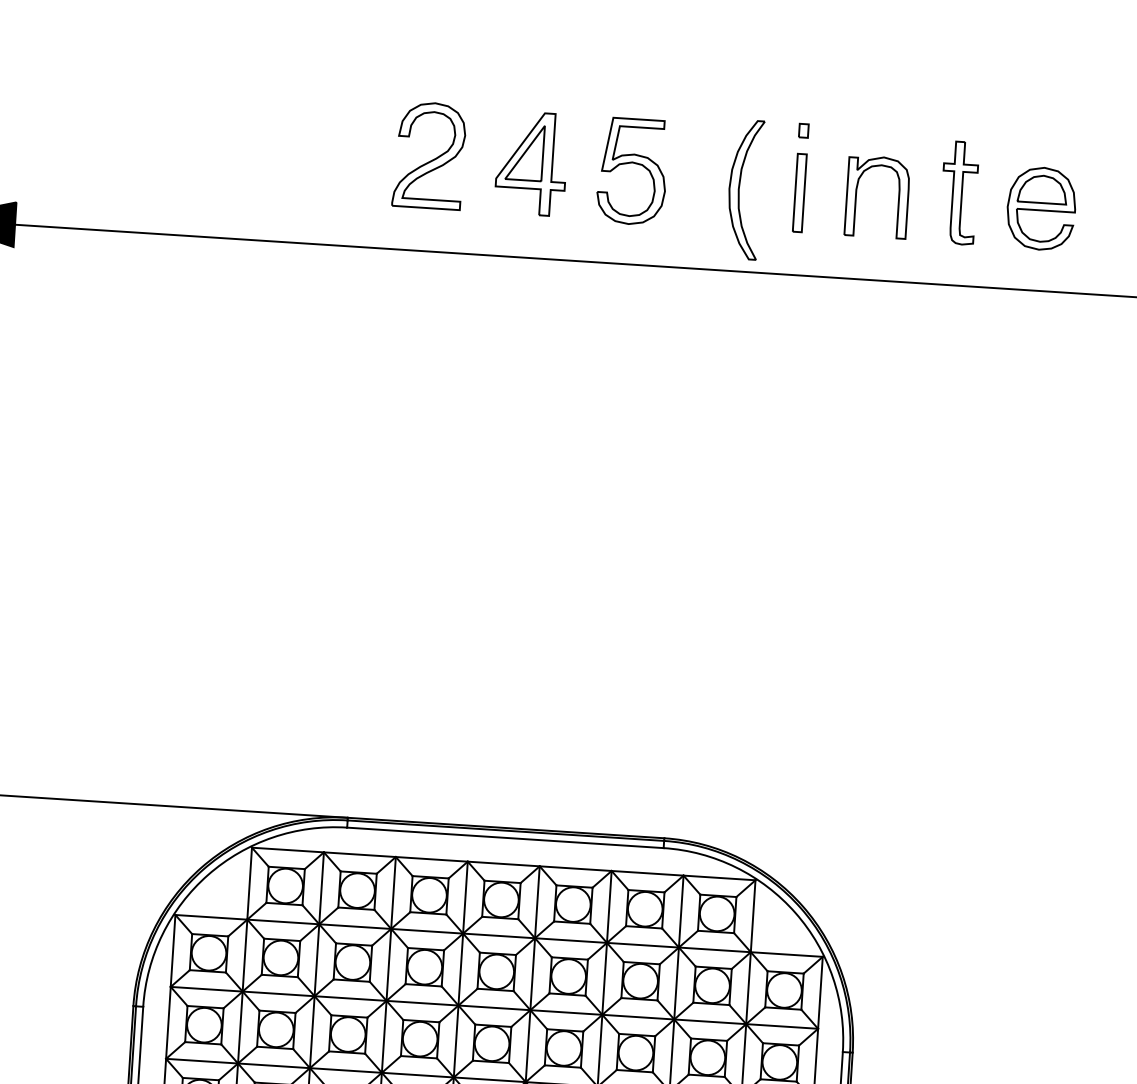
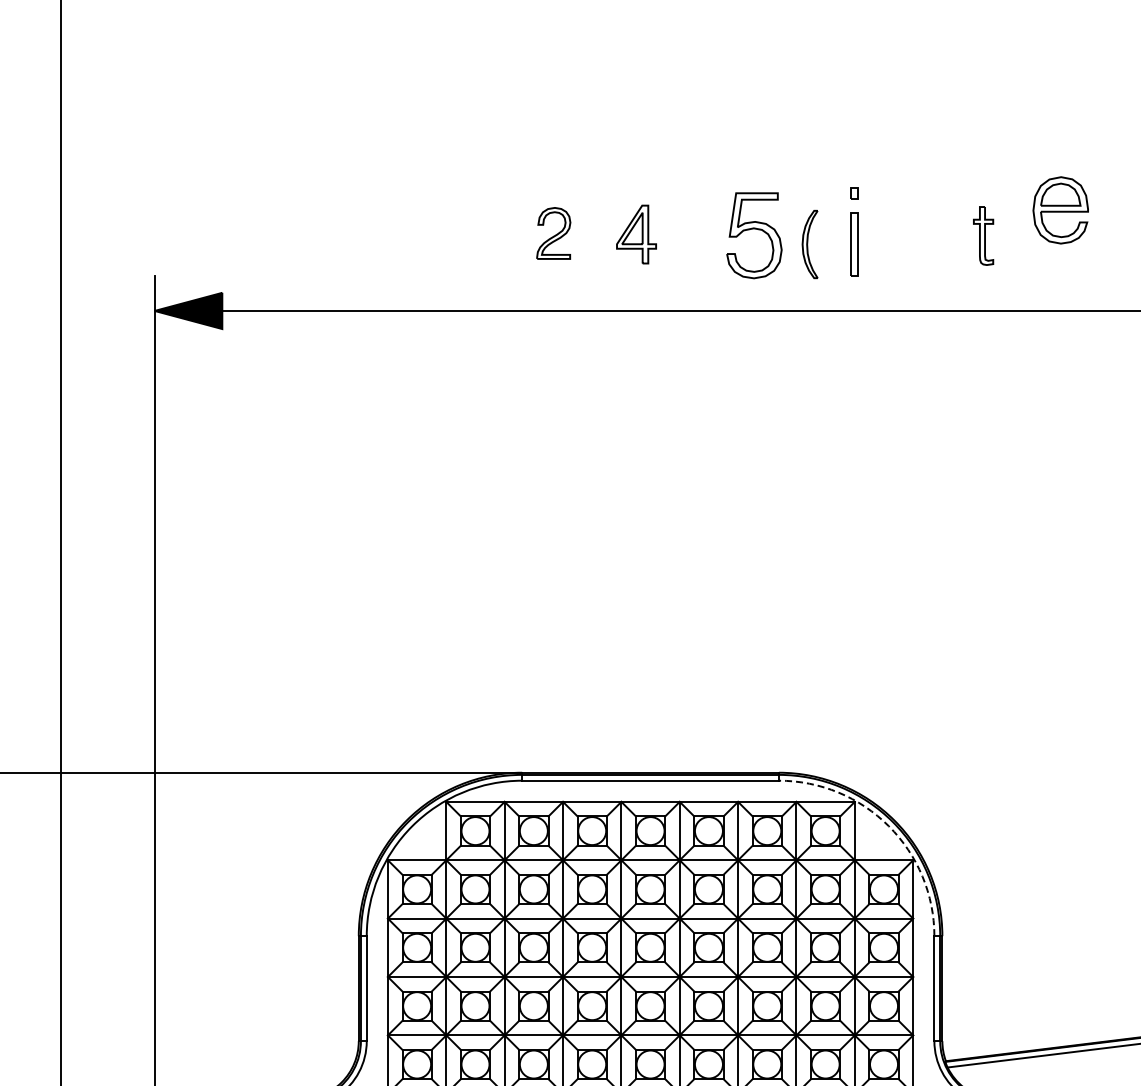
part: (429, 155) -> (553, 233), size x0.6
part: (531, 163) -> (636, 234), size x0.7
part: (632, 171) -> (754, 235), moved
part: (744, 189) -> (809, 244), size x0.6
part: (959, 192) -> (983, 235), size x0.7
part: (857, 195) -> (901, 243), removed
part: (1041, 208) -> (1060, 210), moved
arc: (795, 913) -> (888, 826), solid -> dashed

